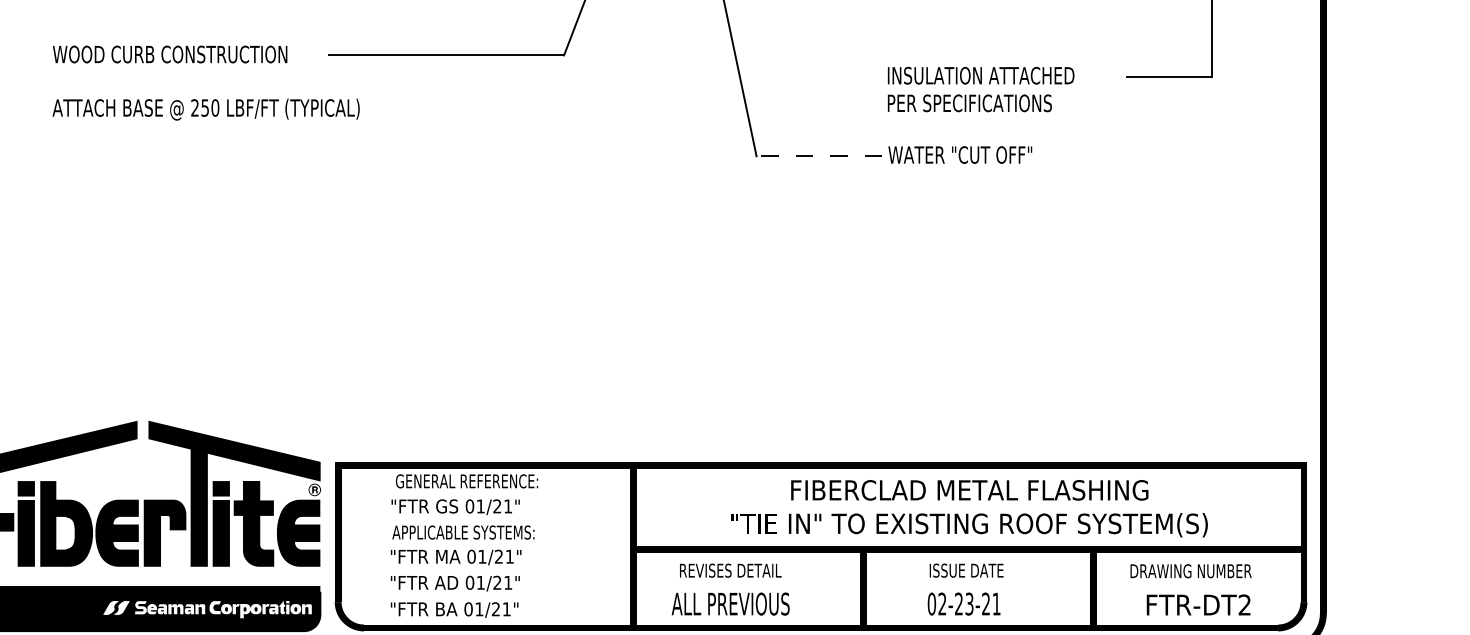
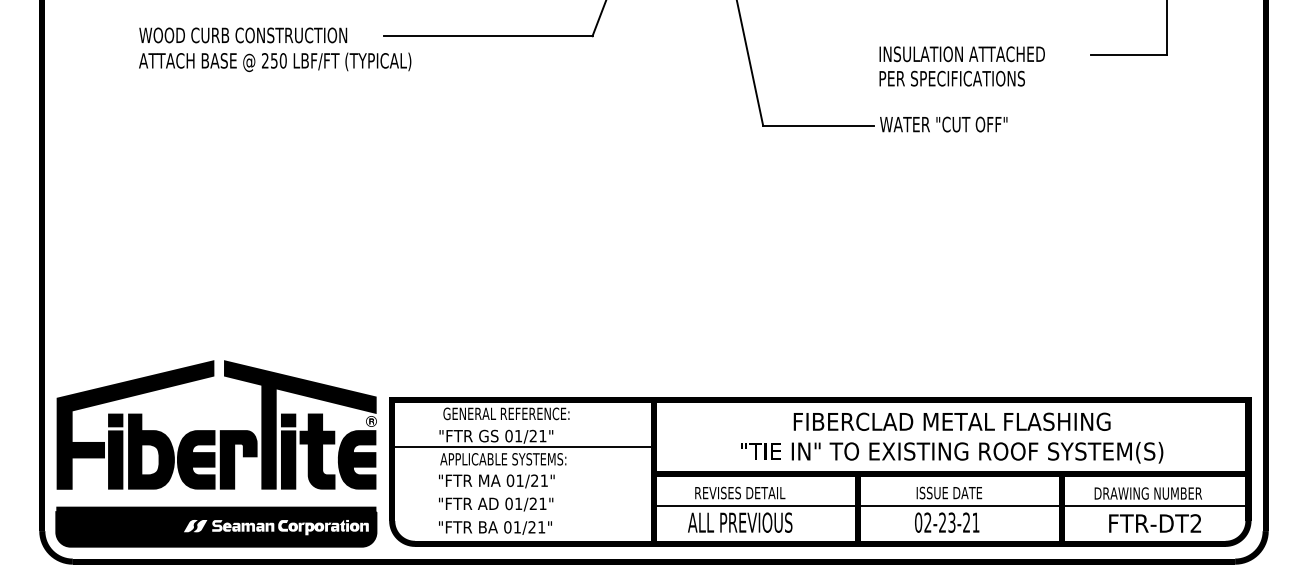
text: (206, 109) -> (275, 62), moved
line: (818, 156) -> (818, 125), dashed -> solid
line: (486, 519) -> (523, 447), added
line: (967, 584) -> (950, 505), added

